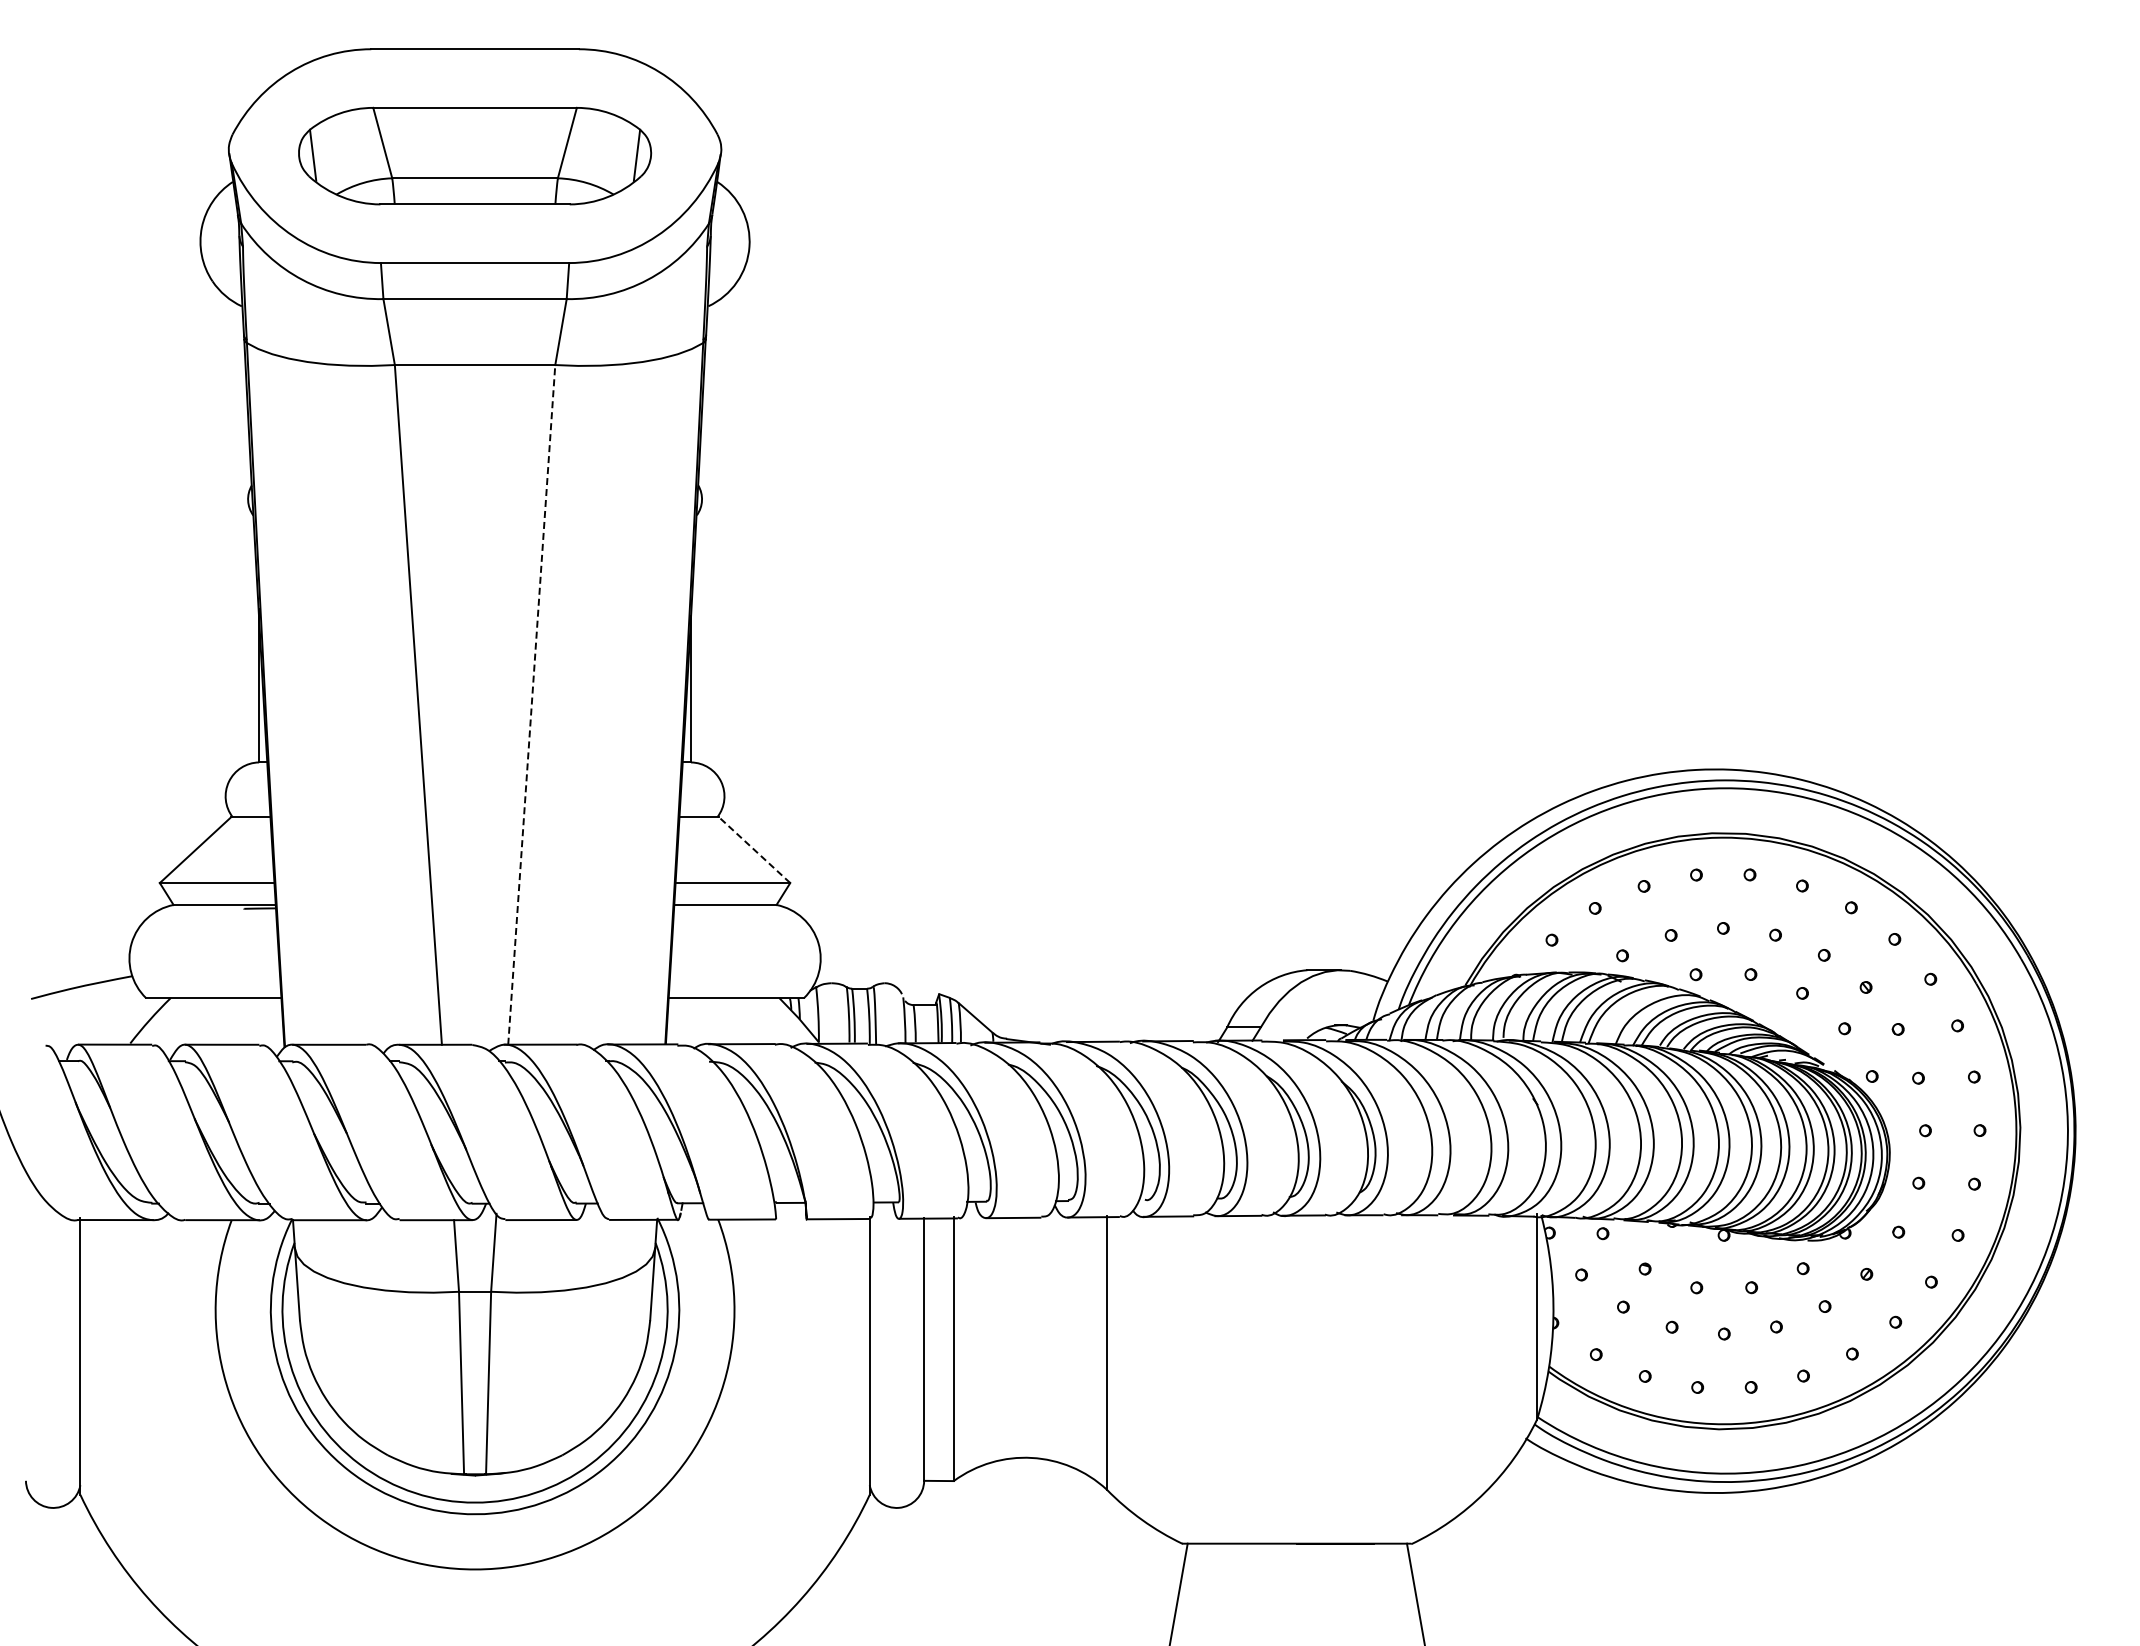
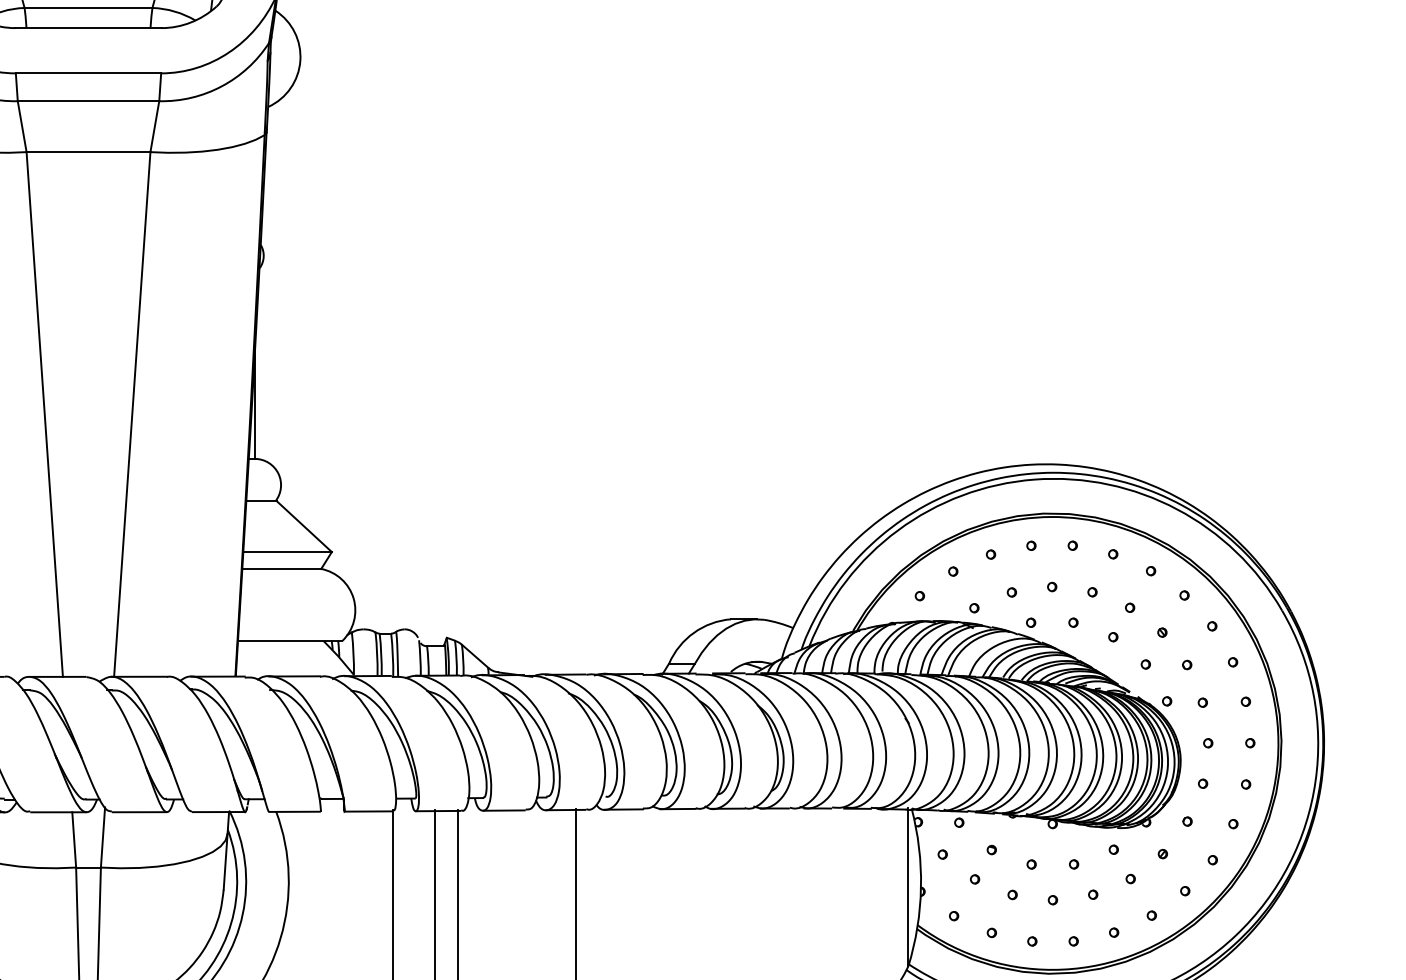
line: (531, 704) -> (132, 414), dashed -> solid
line: (754, 849) -> (304, 526), dashed -> solid

